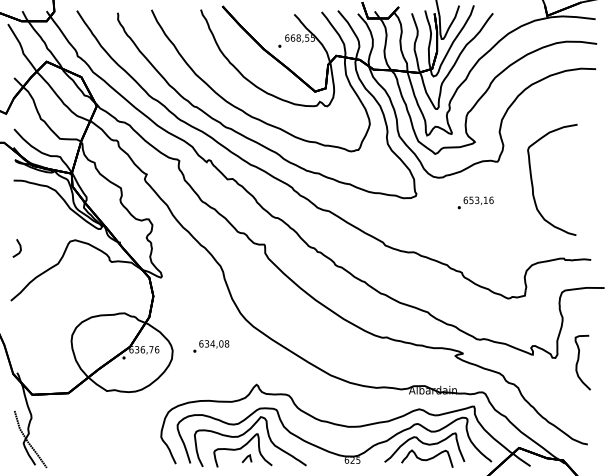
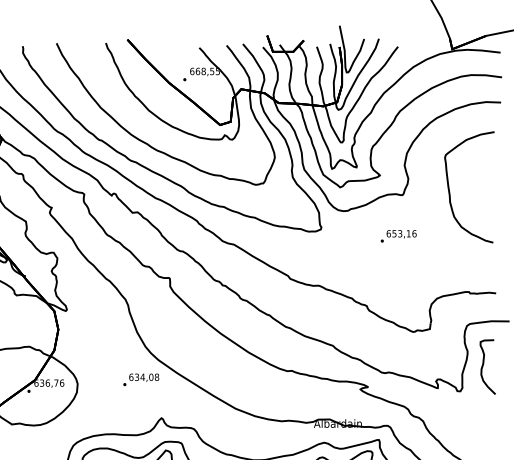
curve: (533, 184) -> (450, 191), moved
text: (475, 202) -> (398, 235), moved
text: (211, 346) -> (141, 379), moved
curve: (578, 362) -> (483, 366), moved

